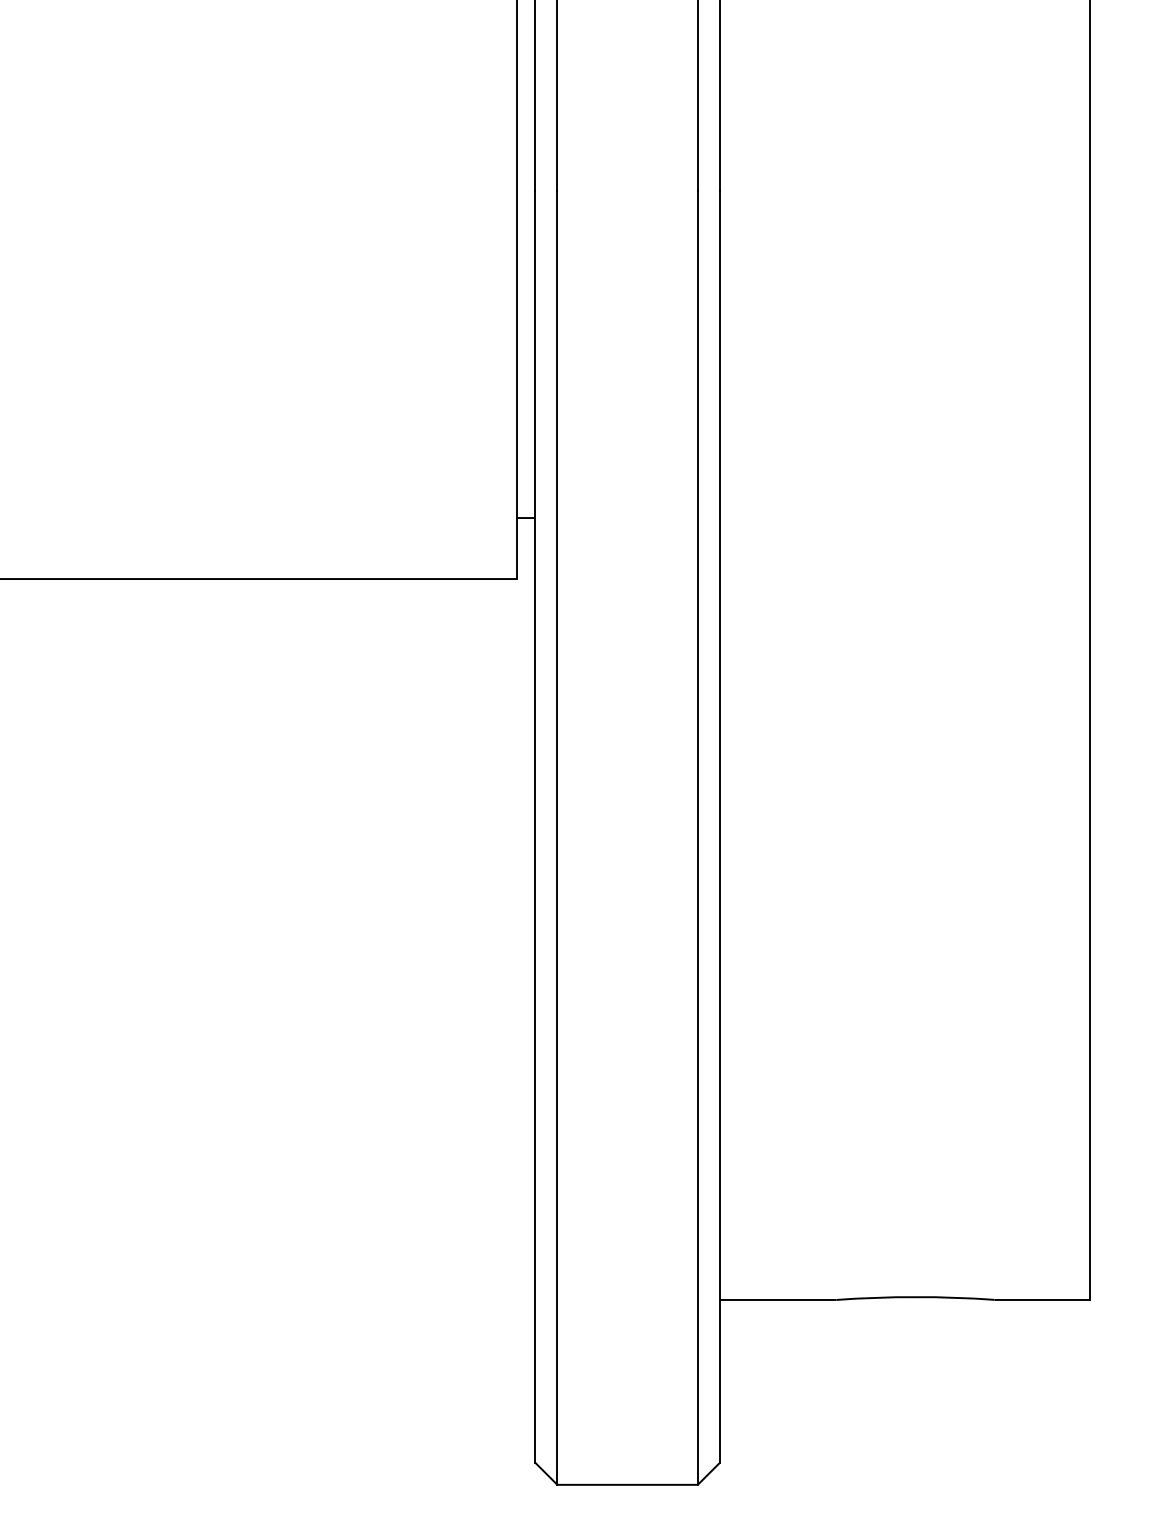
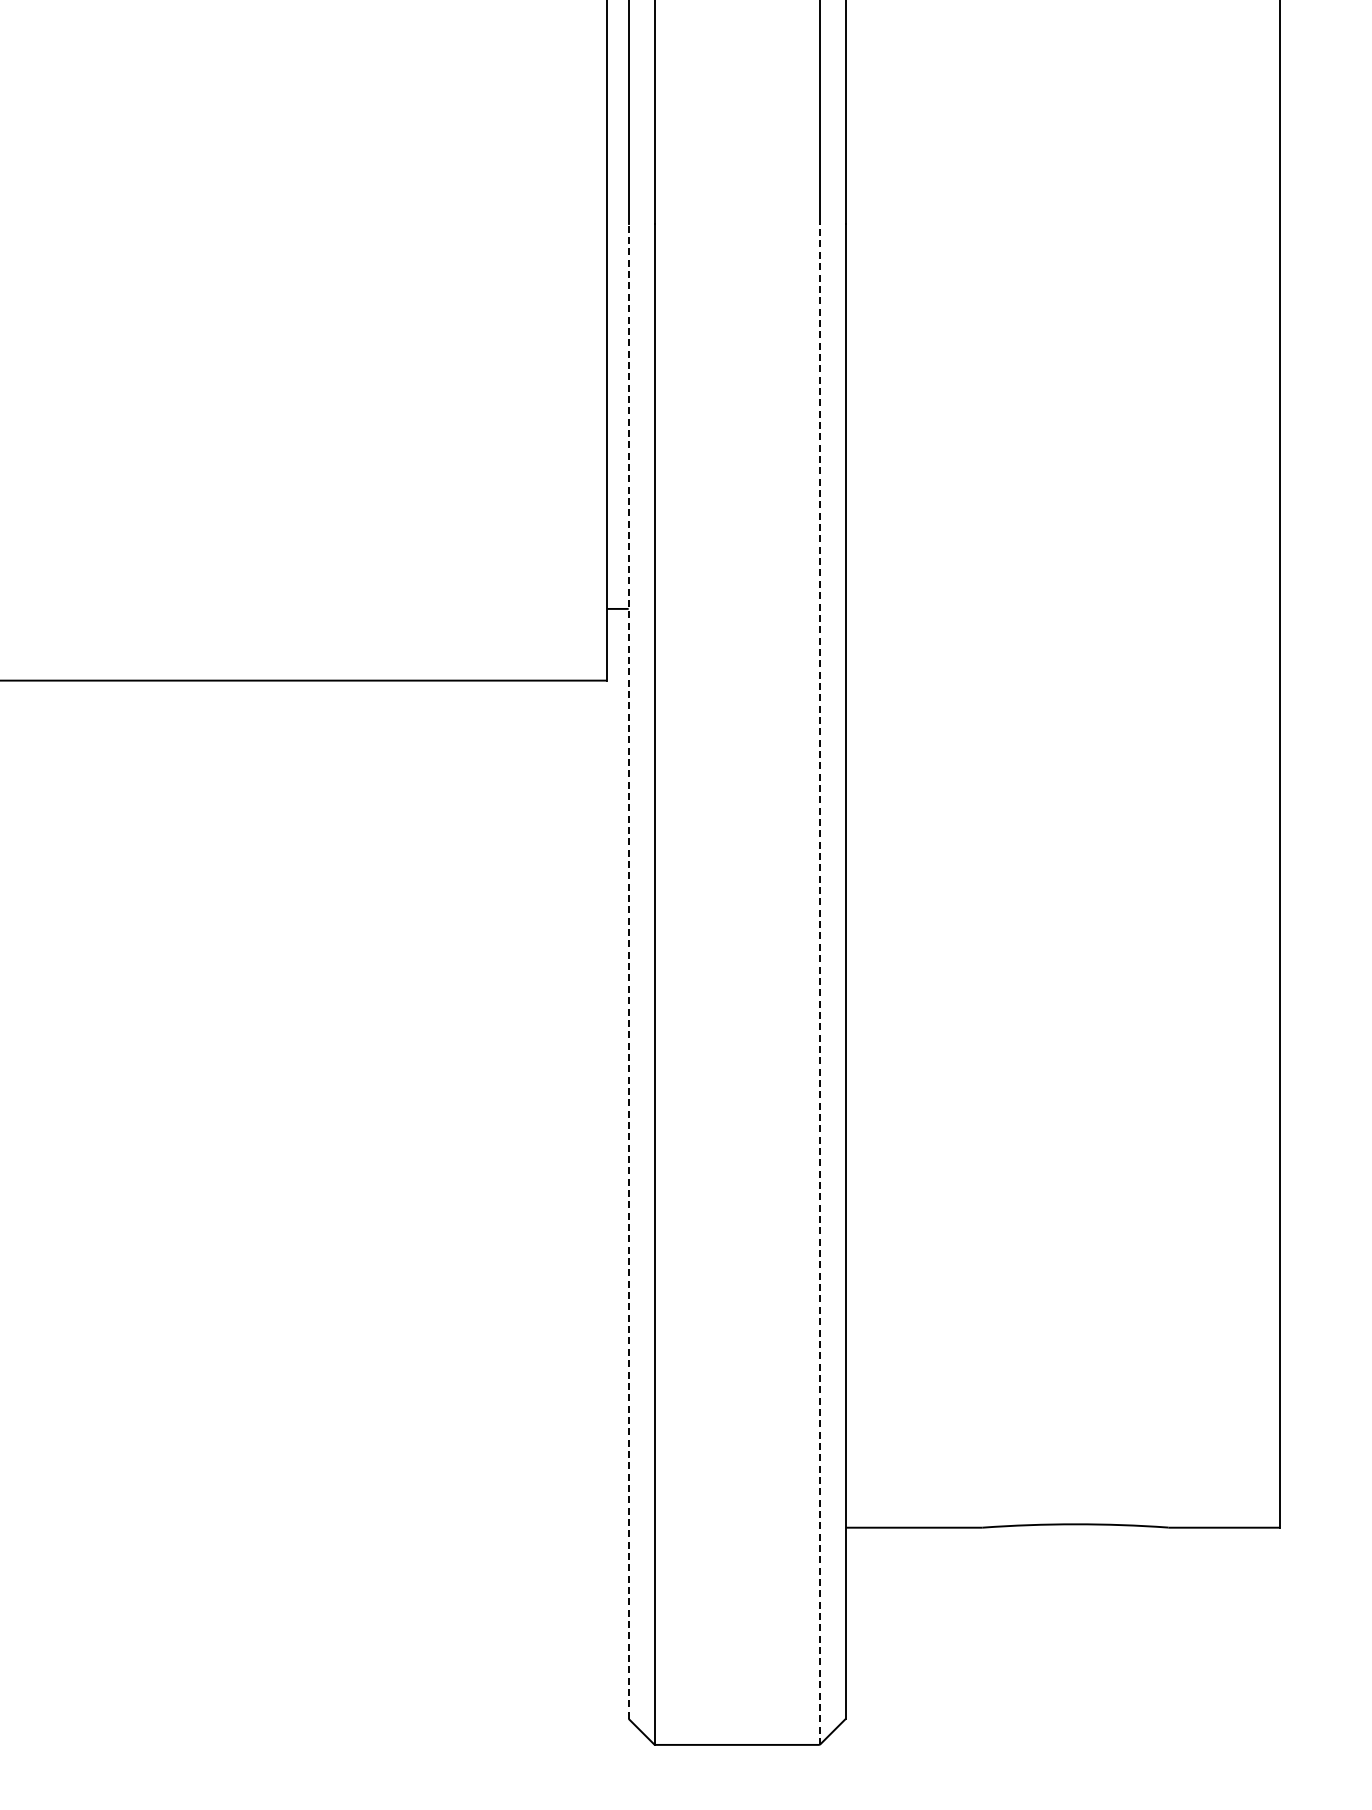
line: (535, 826) -> (628, 971), solid -> dashed
line: (697, 837) -> (819, 984), solid -> dashed

